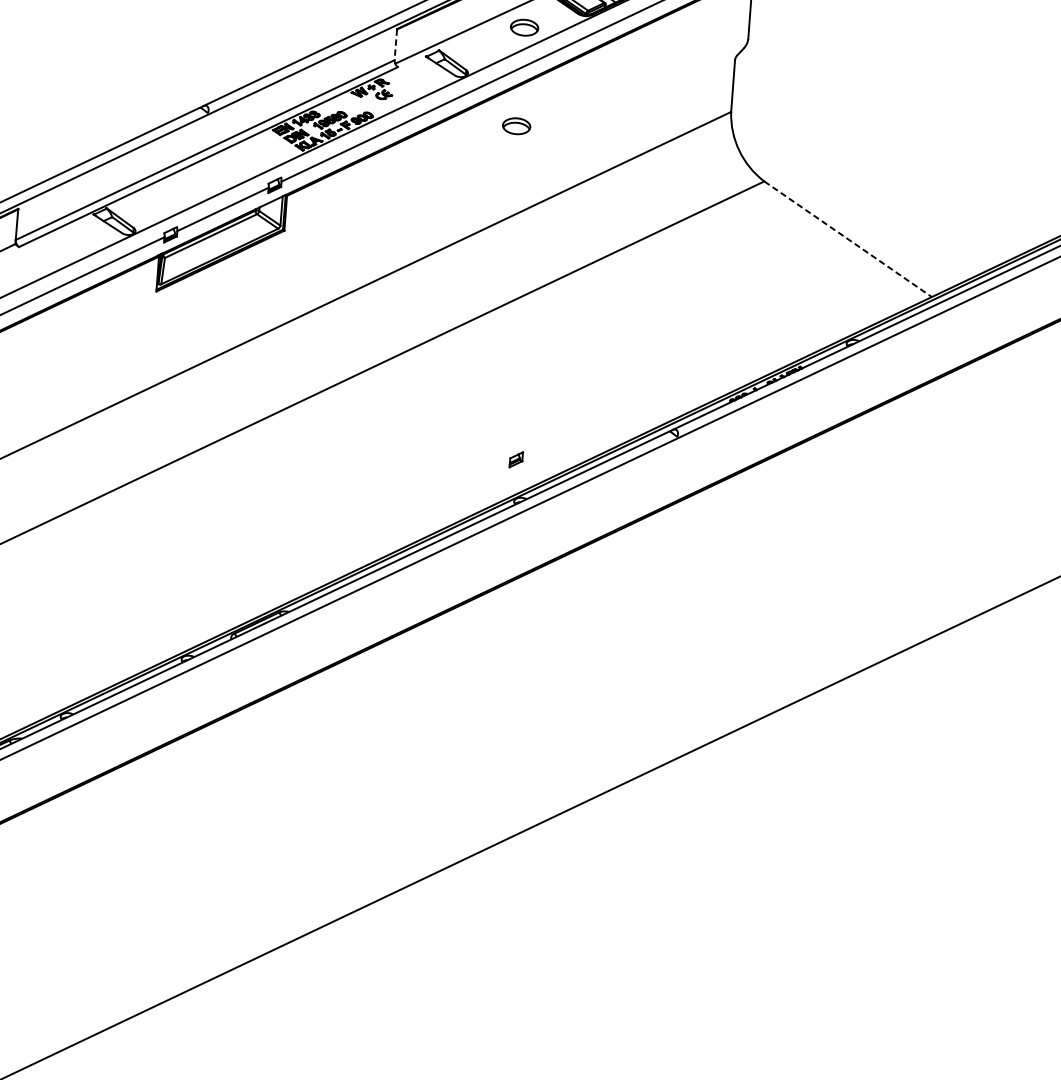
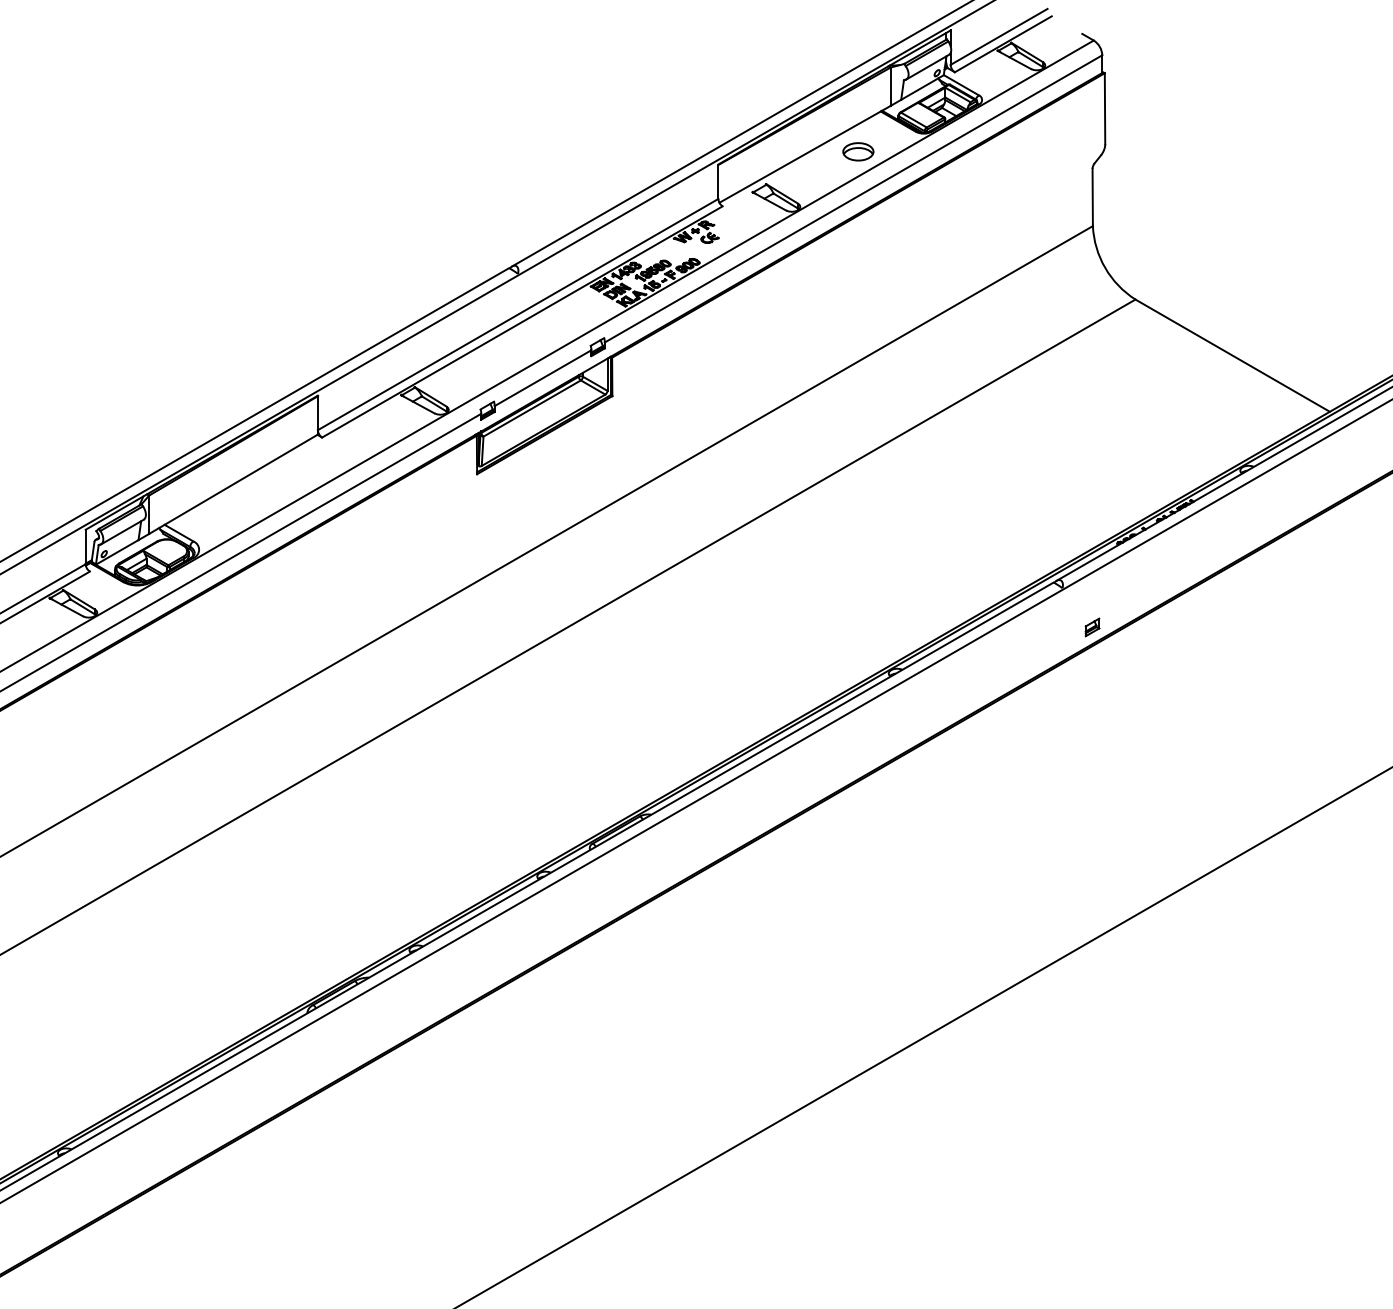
line: (395, 44) -> (718, 181), dashed -> solid
part: (516, 125) -> (858, 260), removed
line: (848, 239) -> (1233, 355), dashed -> solid
part: (516, 459) -> (1092, 627), moved

